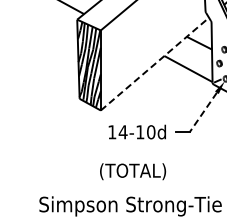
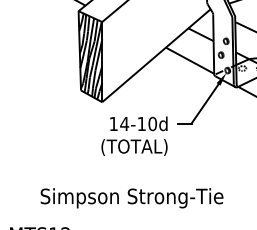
line: (154, 63) -> (156, 55), dashed -> solid
line: (203, 112) -> (205, 104), dashed -> solid
text: (133, 171) -> (134, 147), moved

